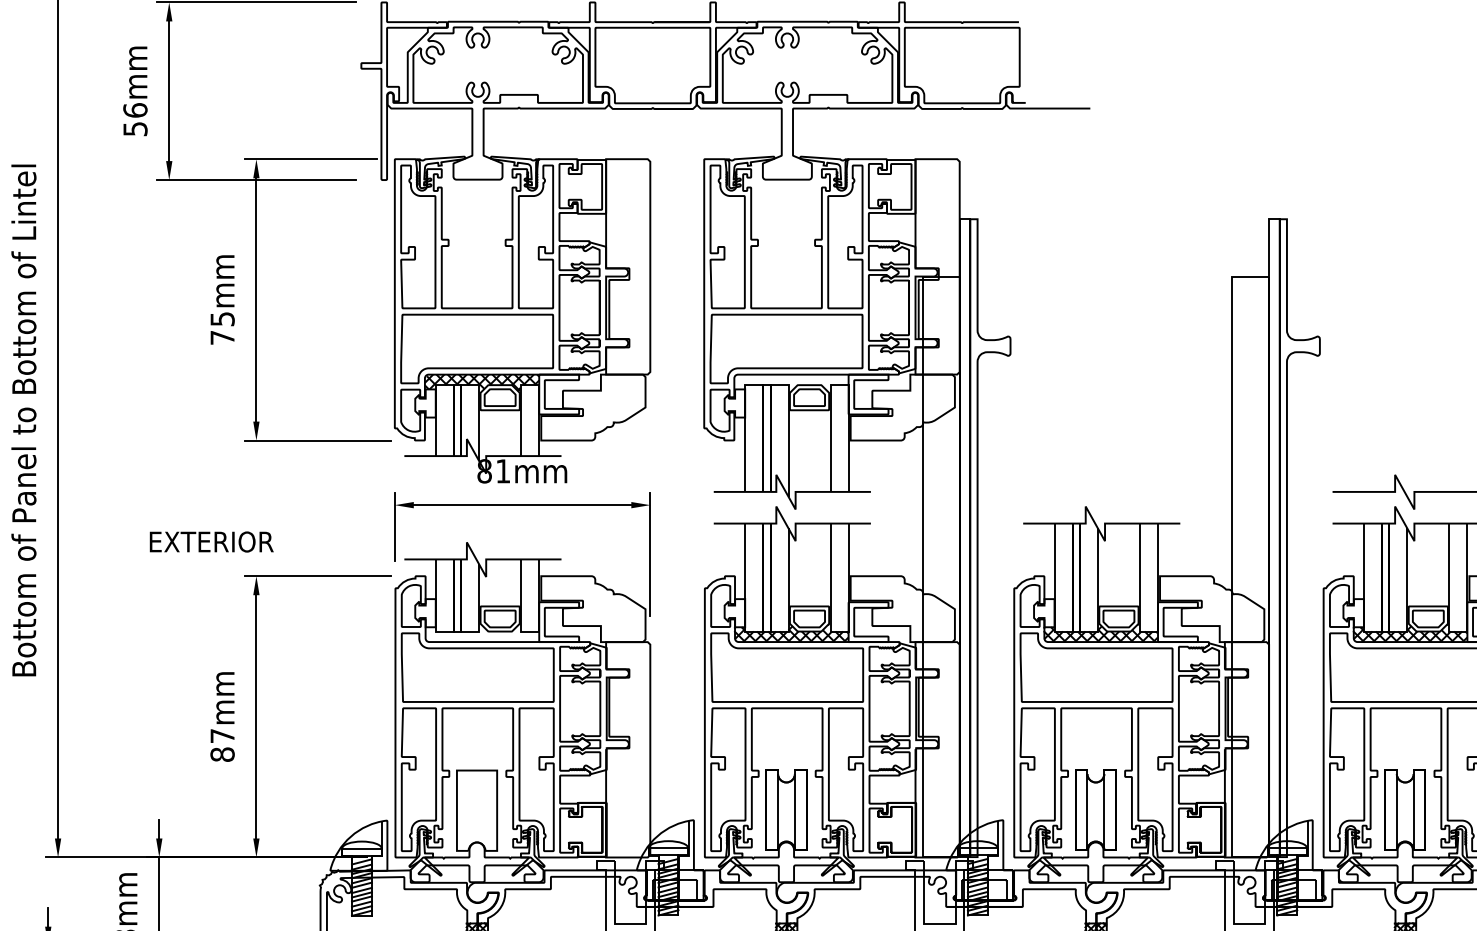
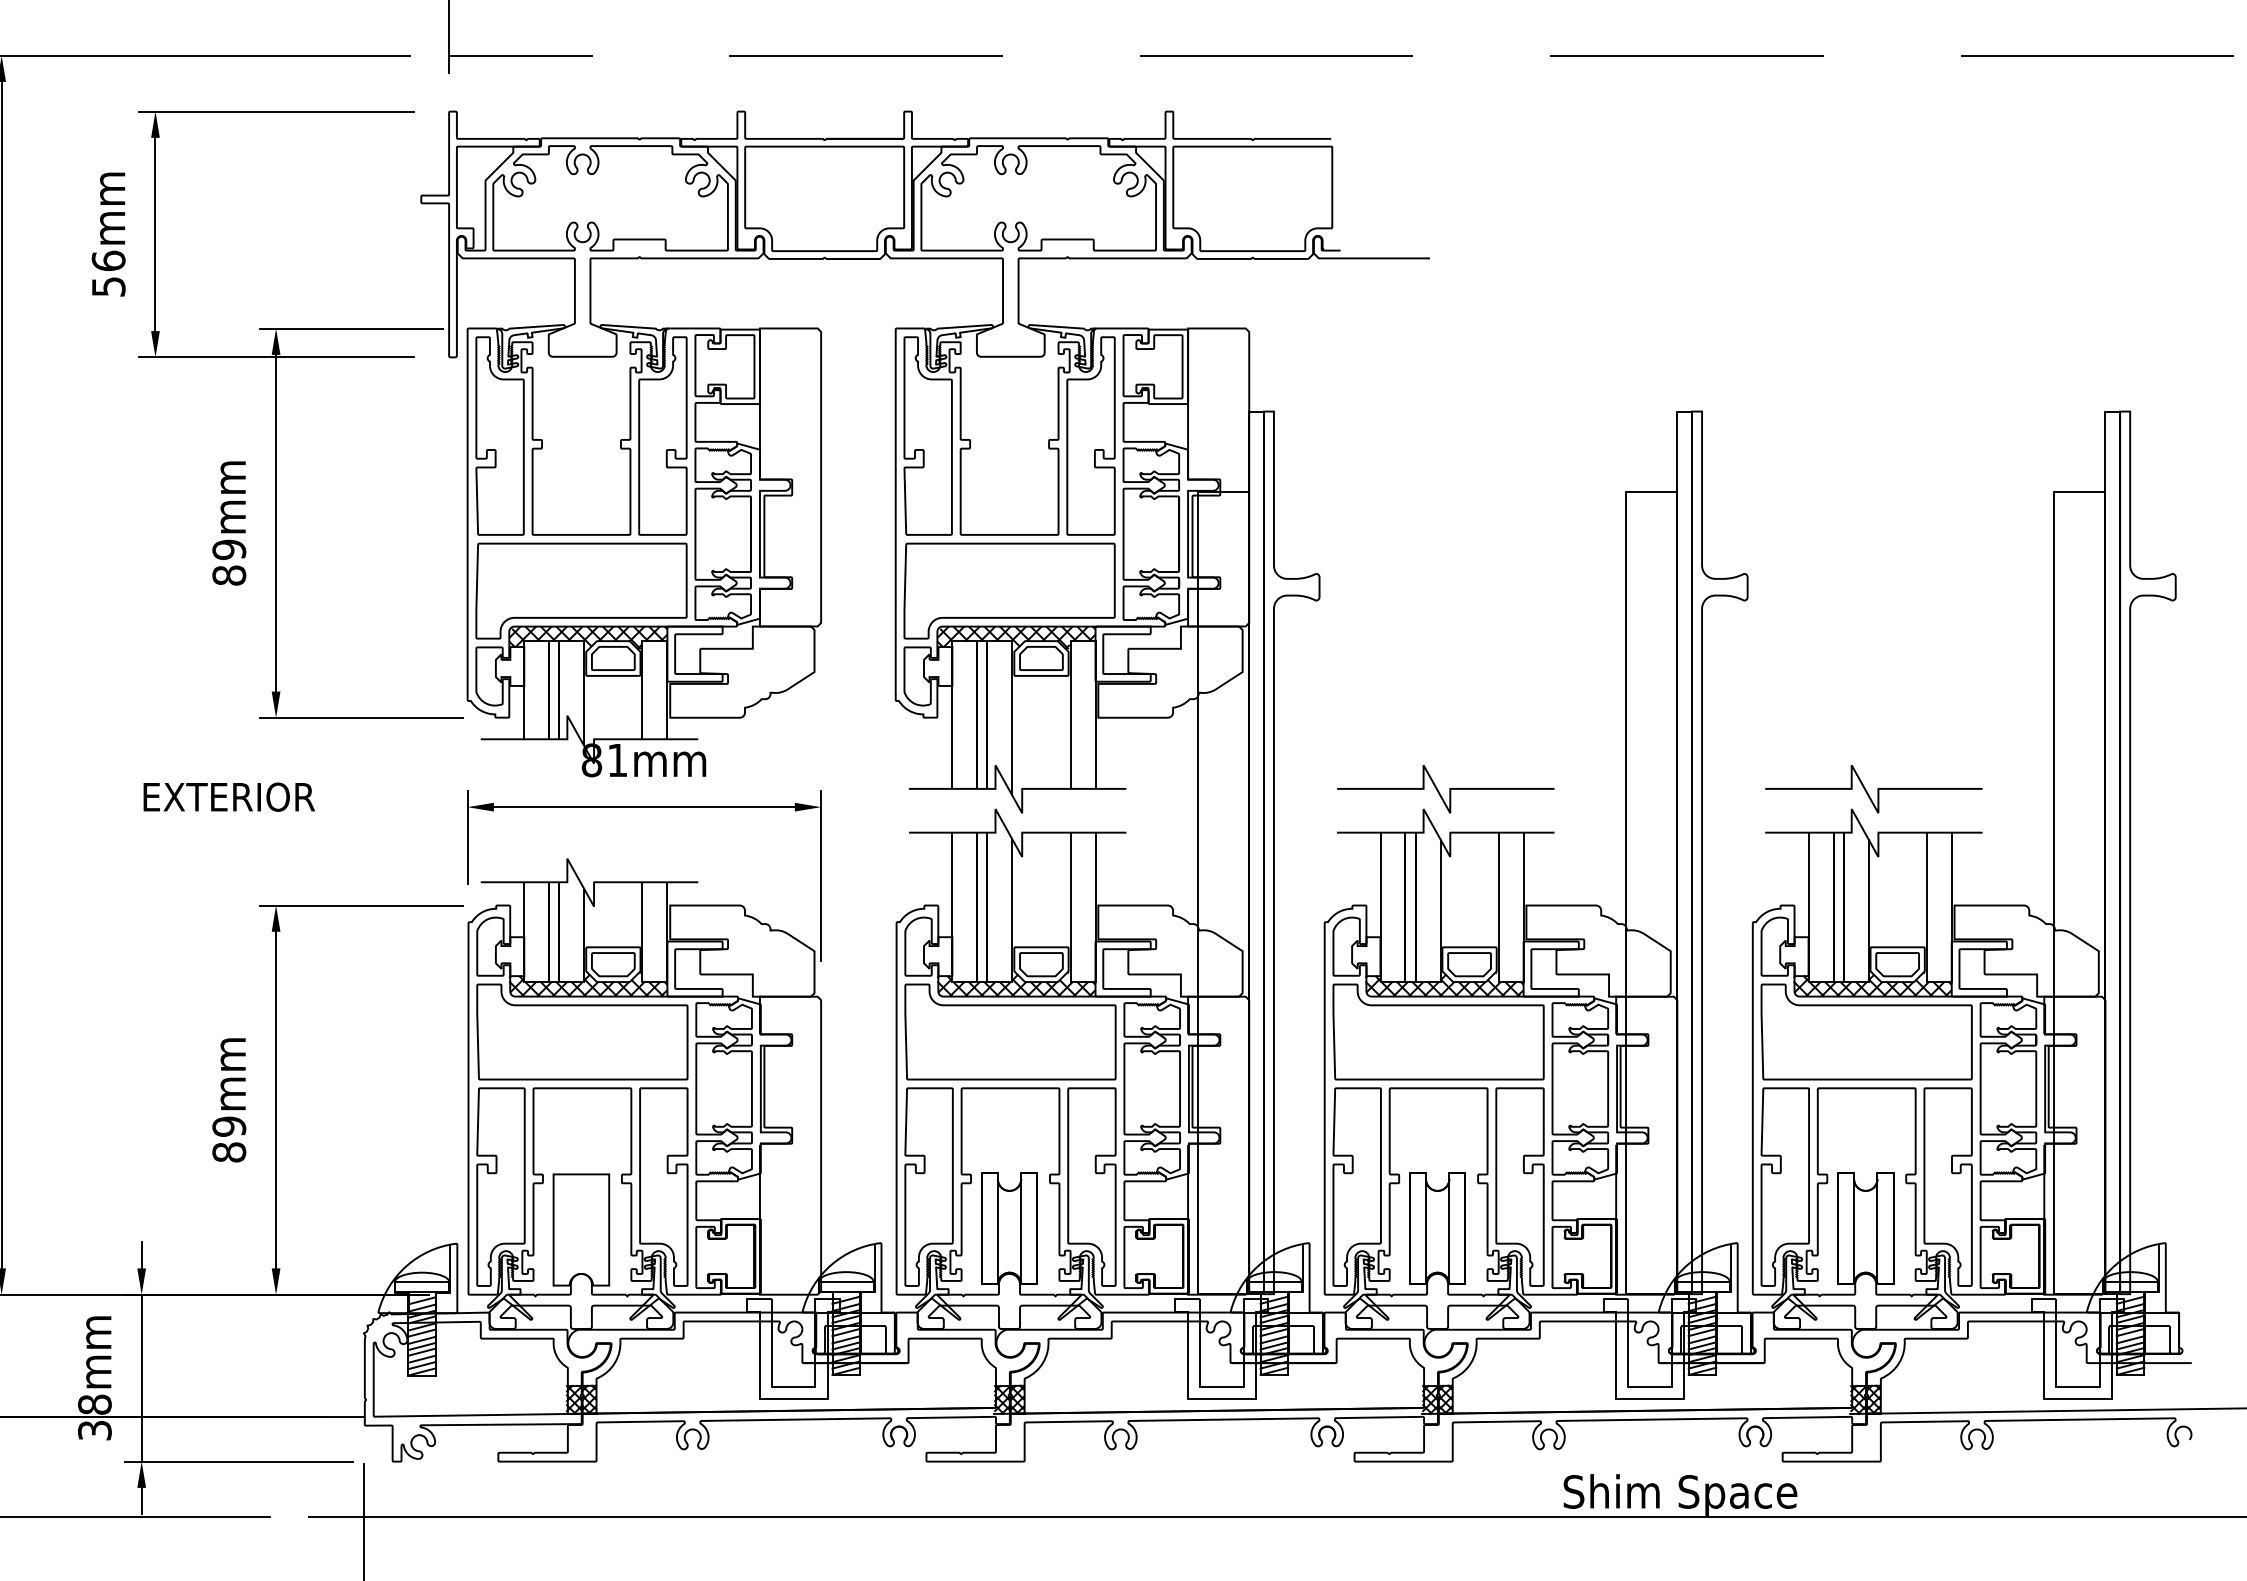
text: (222, 328) -> (229, 562), 75mm -> 89mm
hatch: (791, 382) -> (1016, 637), added
part: (1101, 492) -> (1445, 789), added
text: (211, 541) -> (228, 796), moved
hatch: (482, 633) -> (588, 984), added
text: (222, 735) -> (229, 1126), 87mm -> 89mm

